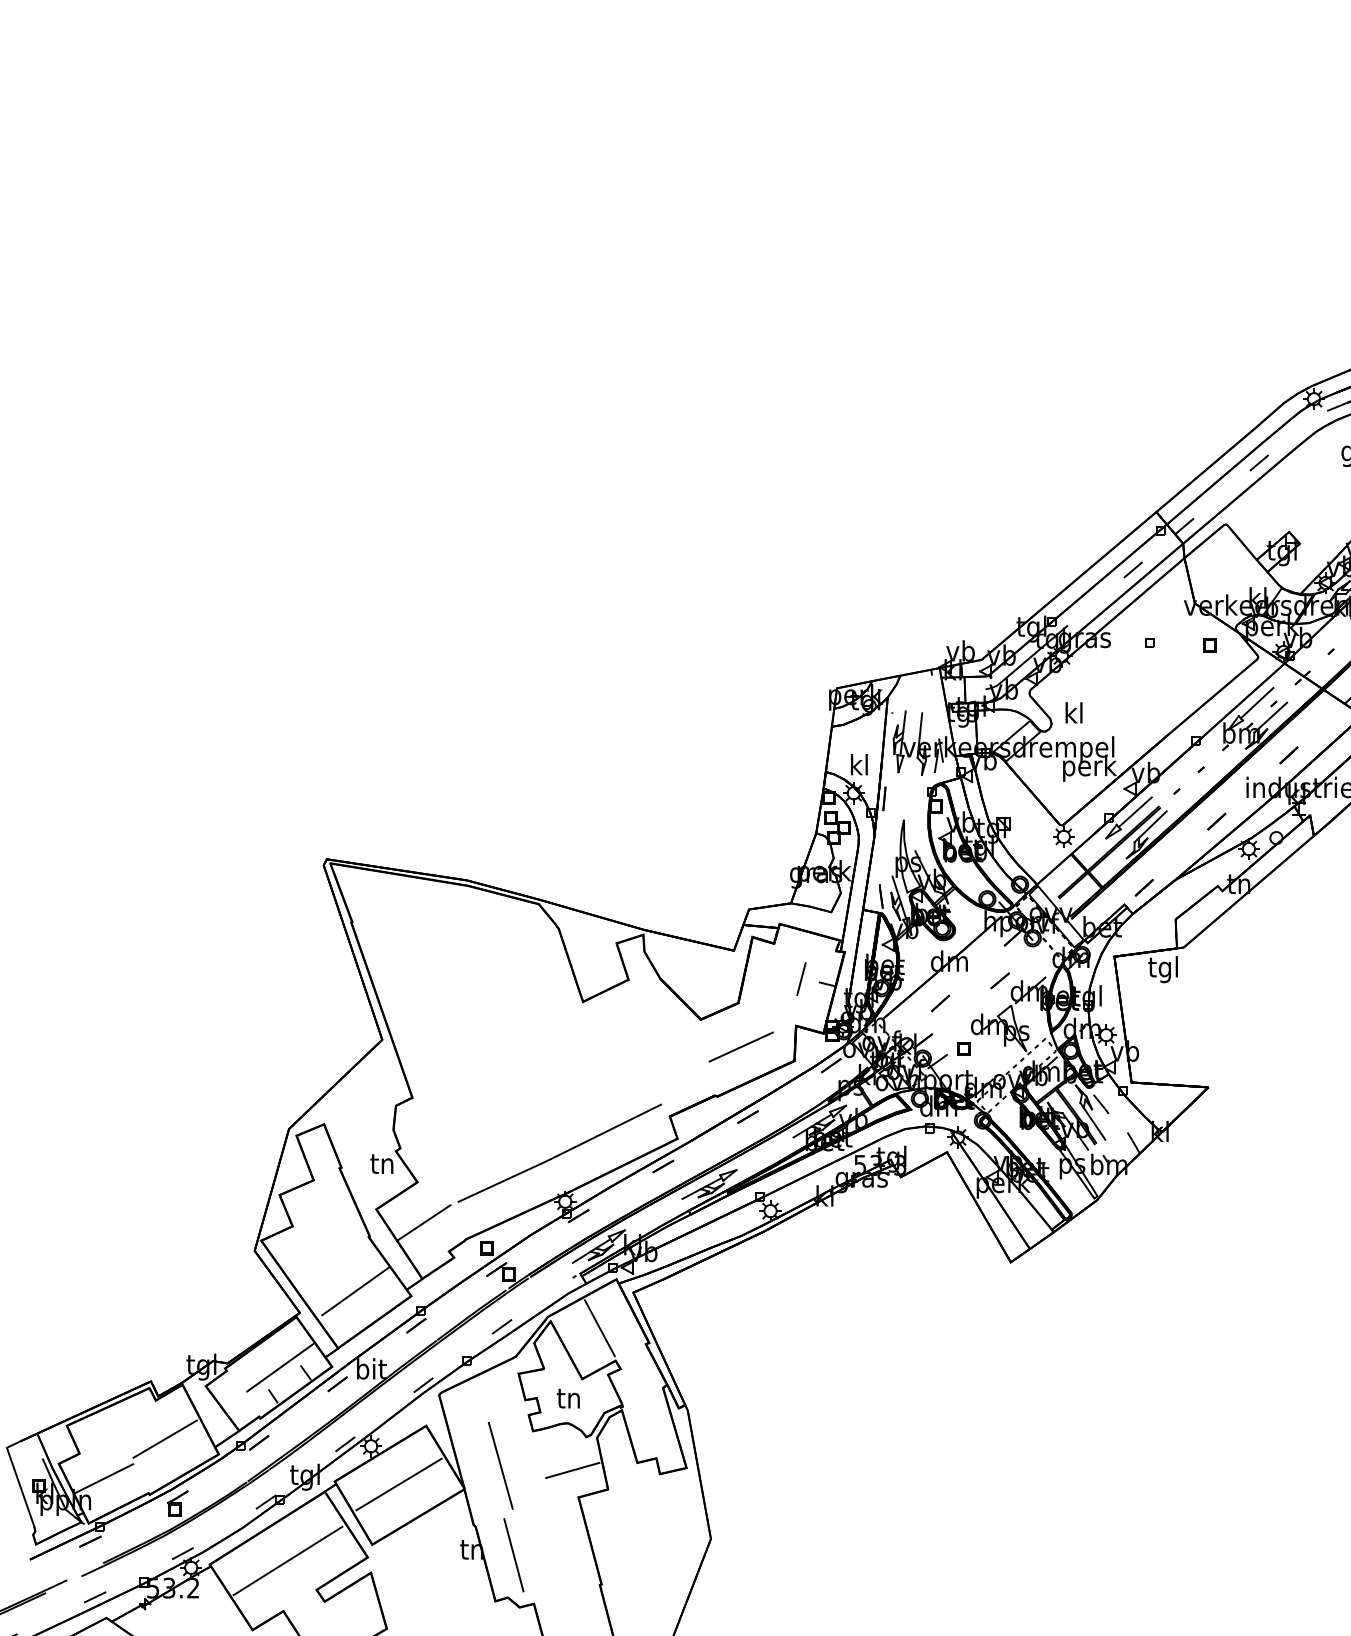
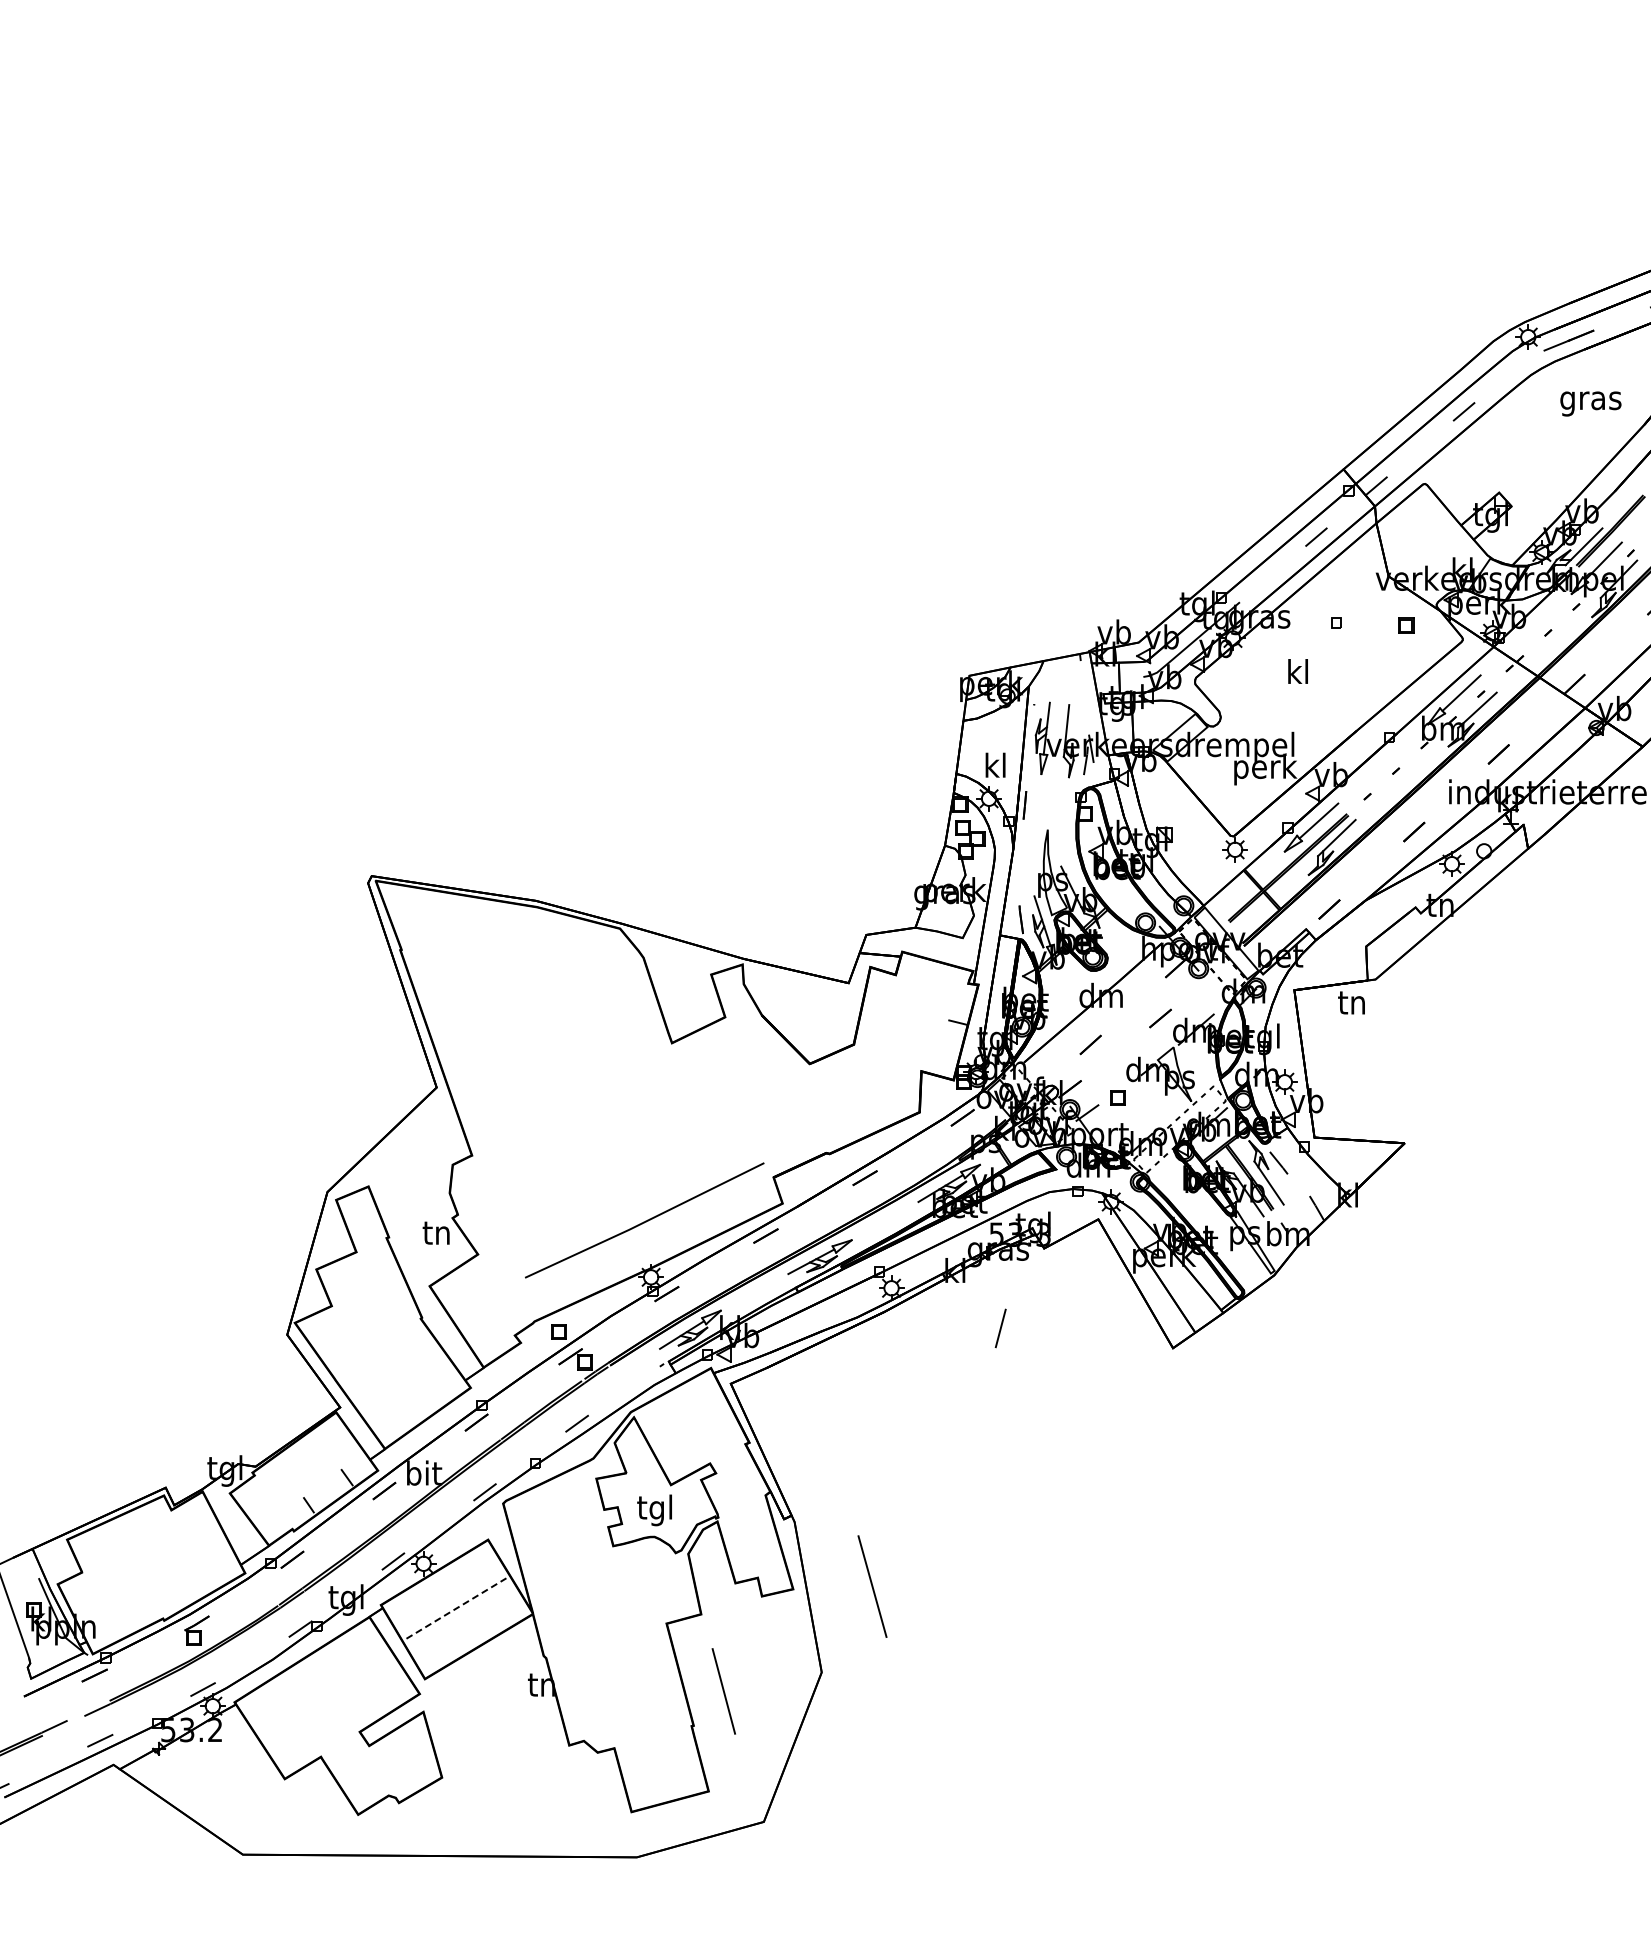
text: (1073, 712) -> (1297, 671), moved
text: (1163, 969) -> (1351, 1005), tgl -> tn
line: (801, 979) -> (1000, 1328), moved
line: (741, 1047) -> (857, 1096), removed
line: (423, 1222) -> (485, 1301), removed
line: (355, 1291) -> (405, 1382), removed
line: (599, 1328) -> (691, 1425), removed
line: (280, 1367) -> (317, 1471), removed
text: (568, 1400) -> (654, 1510), tn -> tgl
line: (165, 1439) -> (182, 1555), removed
line: (500, 1465) -> (872, 1586), moved
line: (572, 1469) -> (659, 1591), removed
line: (103, 1478) -> (110, 1601), removed
line: (399, 1484) -> (456, 1608), solid -> dashed
line: (513, 1555) -> (723, 1691), moved
line: (287, 1561) -> (325, 1698), removed

